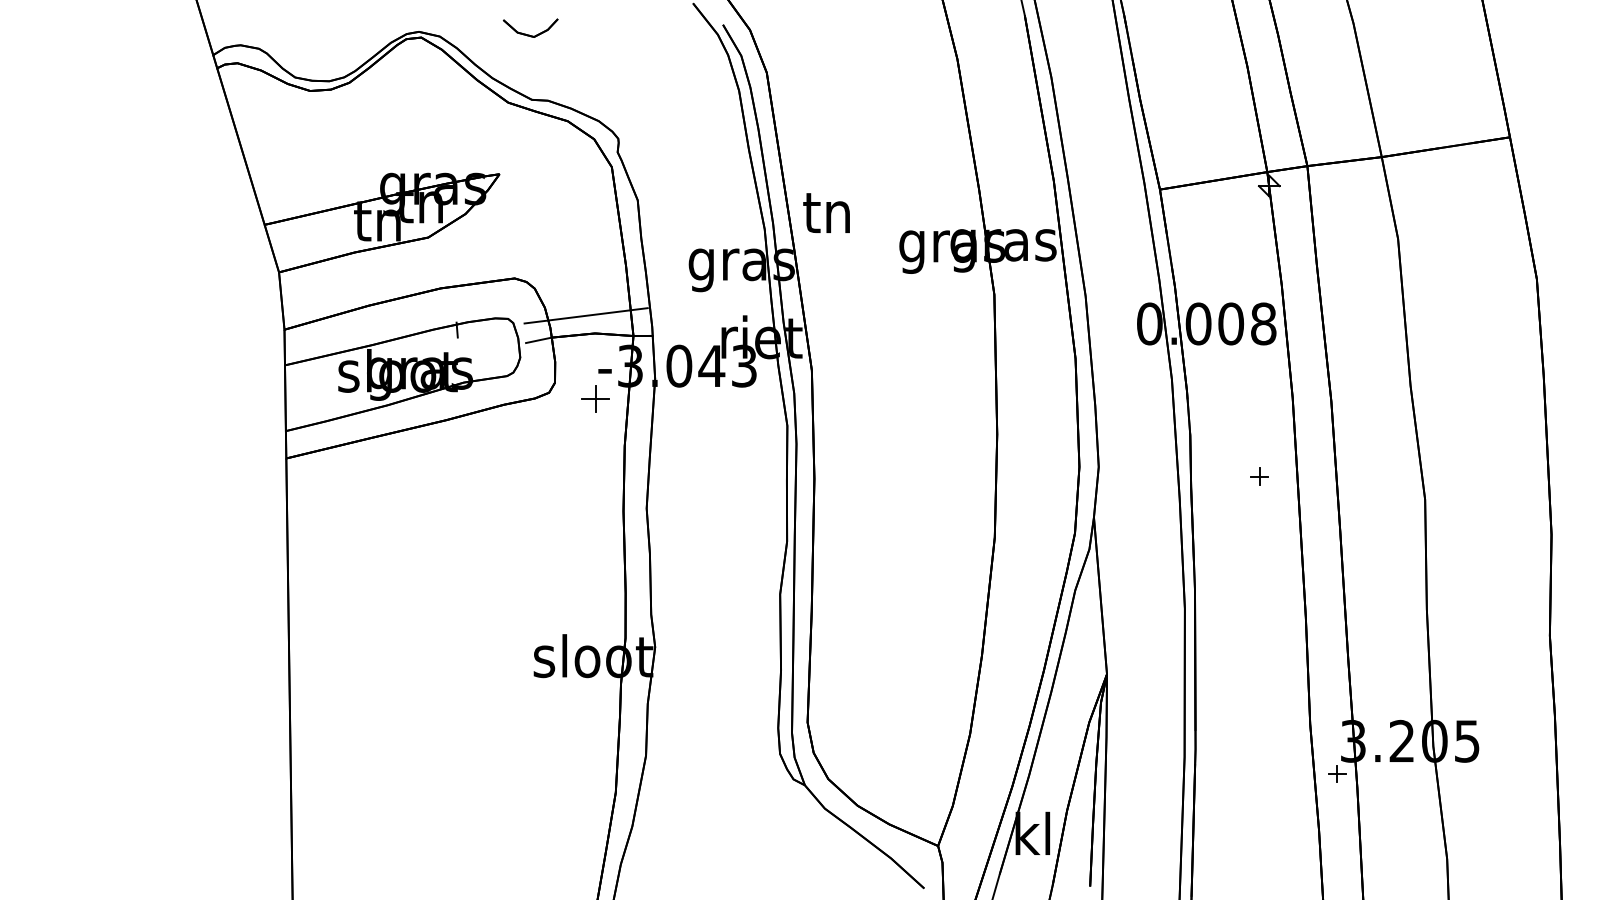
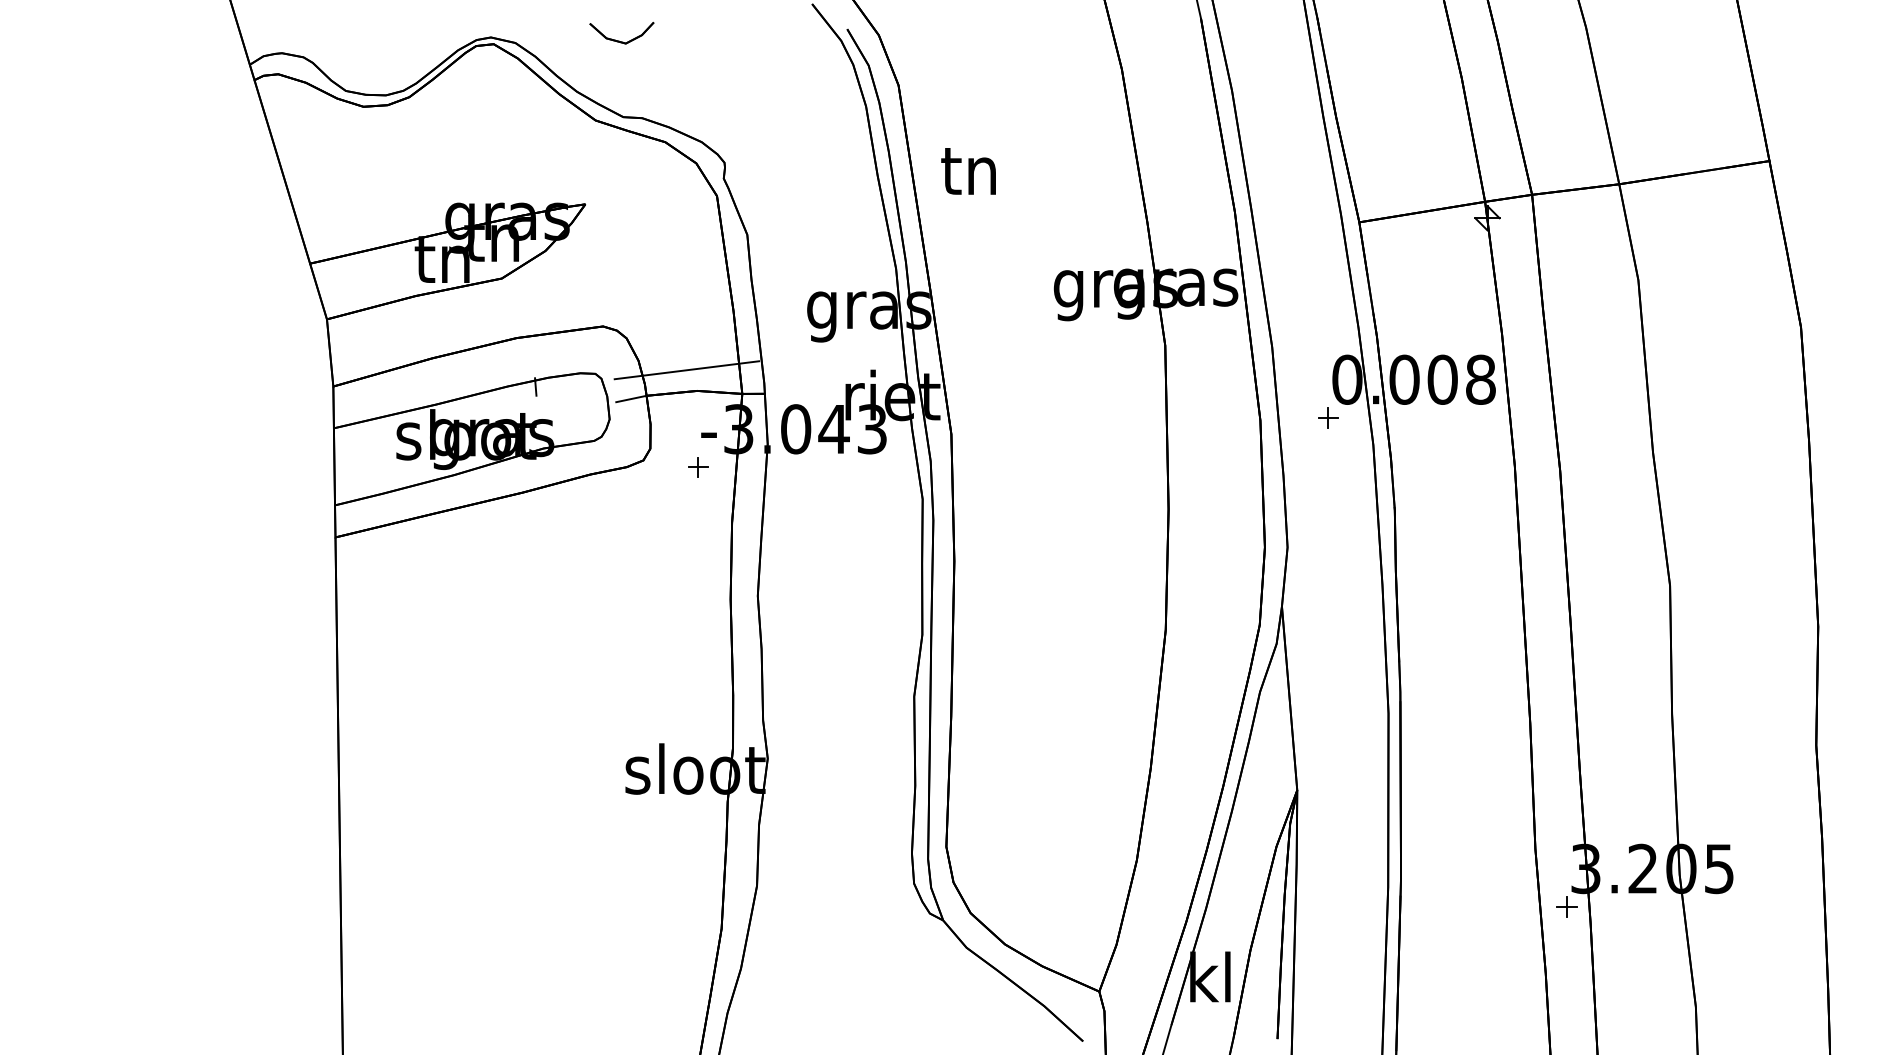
text: (826, 212) -> (968, 170), moved
part: (595, 398) -> (697, 467), size x0.62
part: (1259, 476) -> (1328, 417), moved

